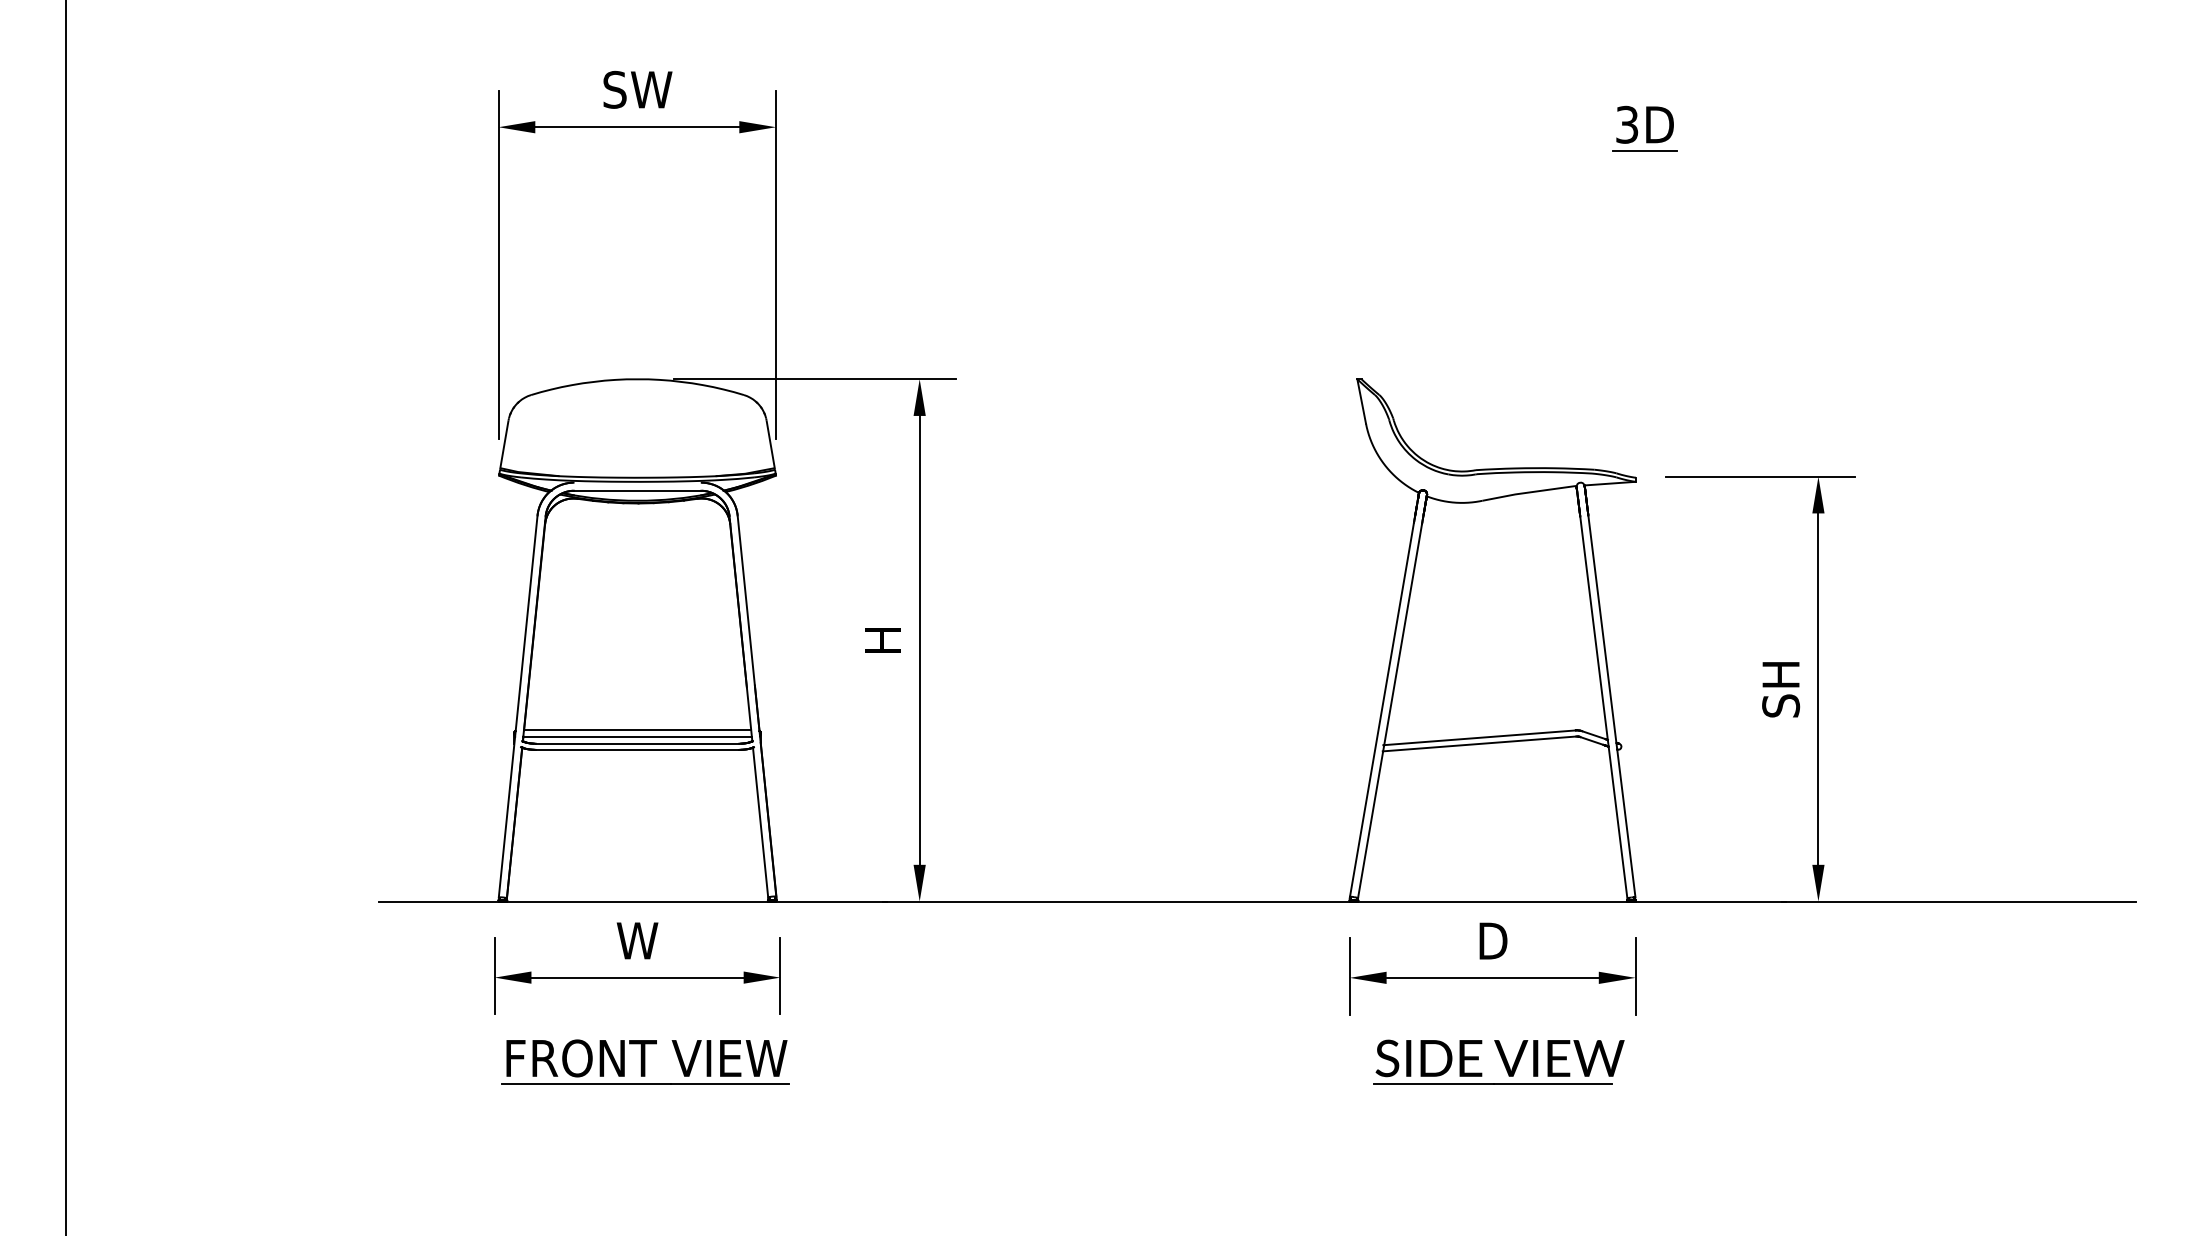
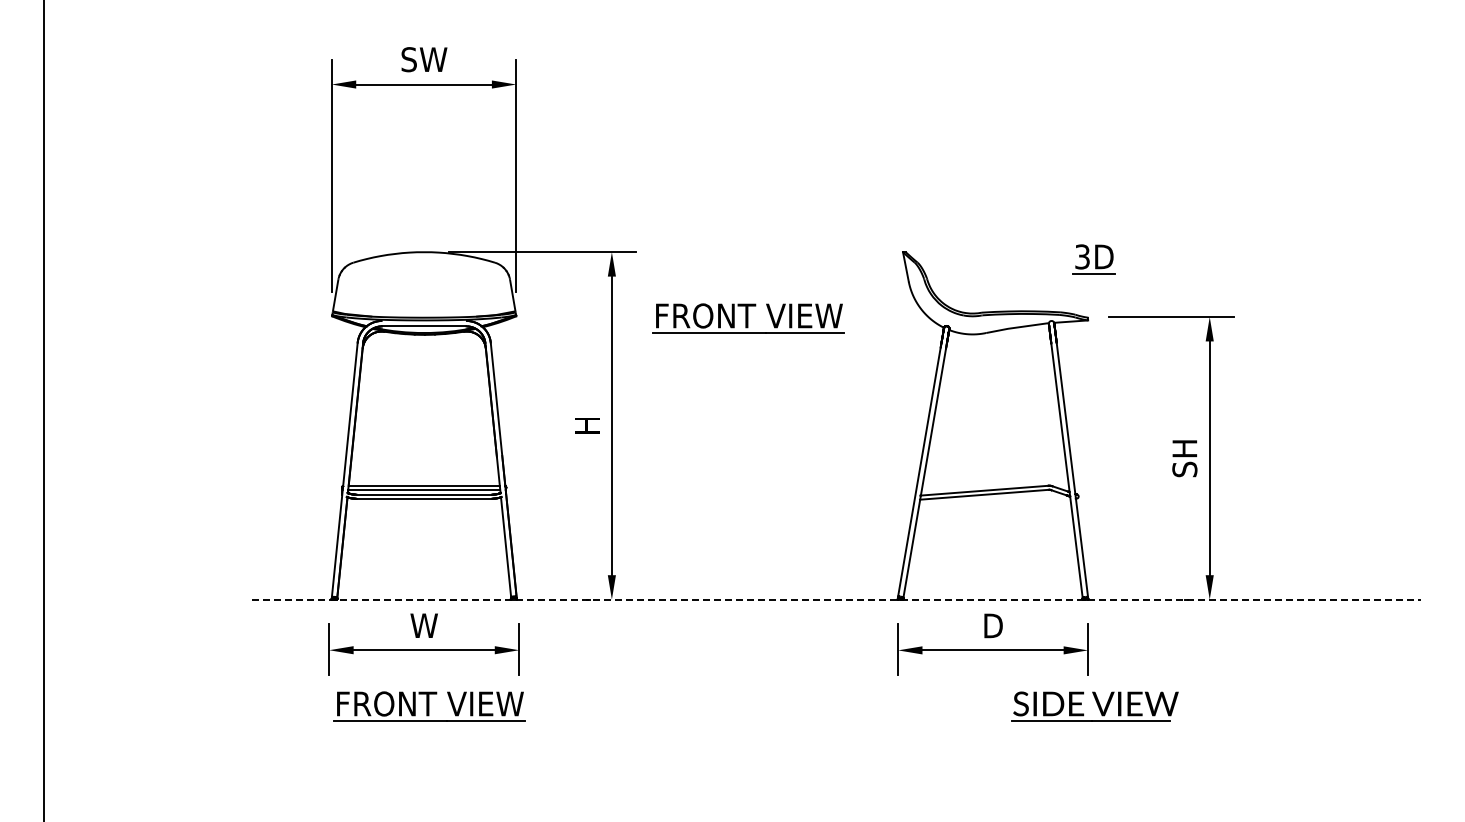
part: (1643, 128) -> (1093, 259), moved
part: (1125, 478) -> (748, 318), added
line: (1258, 901) -> (837, 599), solid -> dashed
part: (1497, 1062) -> (1094, 706), moved

